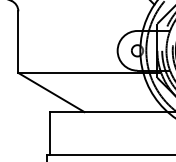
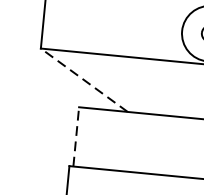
line: (51, 92) -> (84, 80), solid -> dashed
line: (49, 132) -> (76, 135), solid -> dashed

